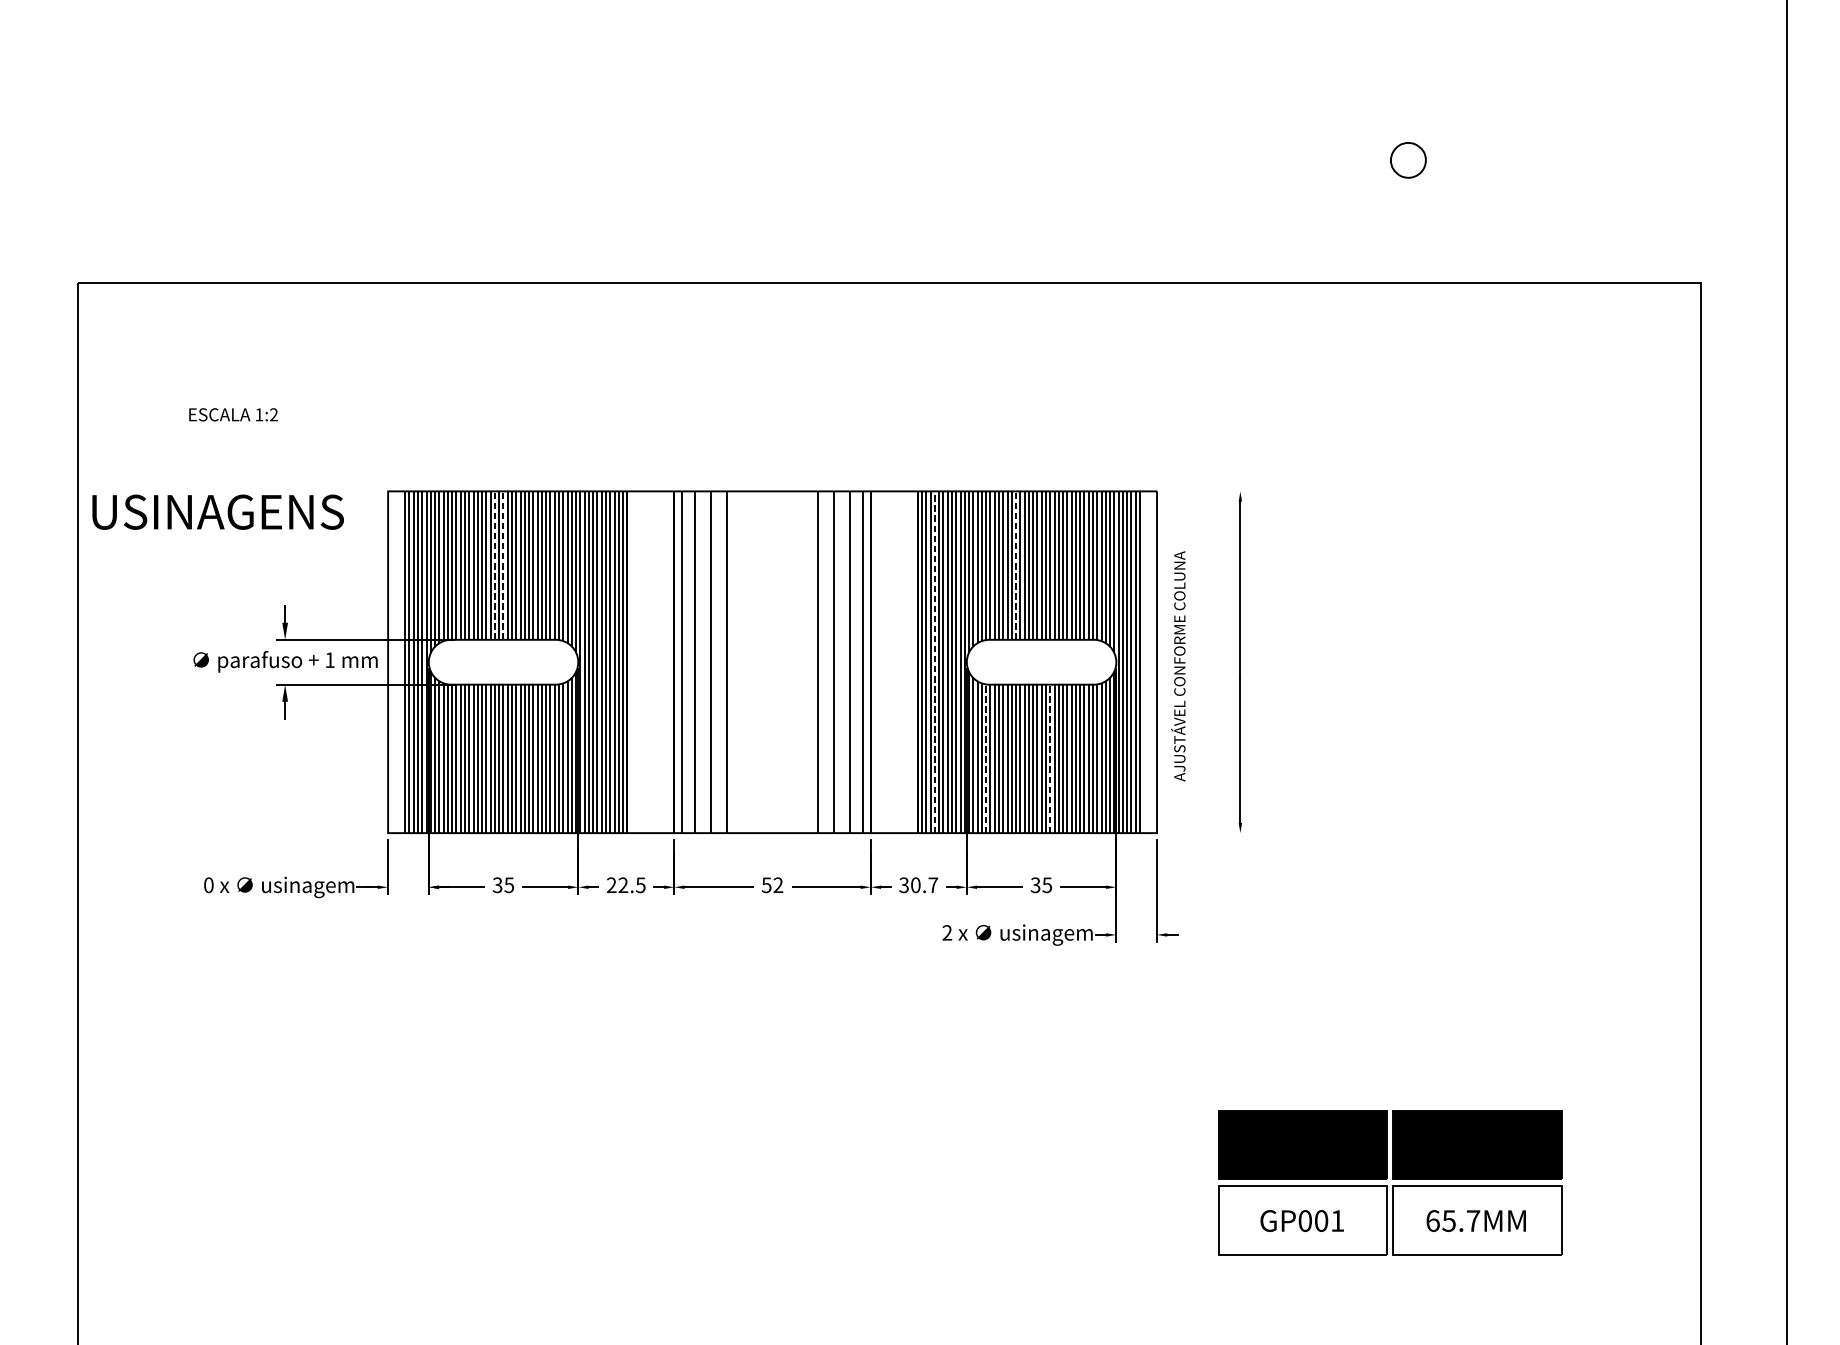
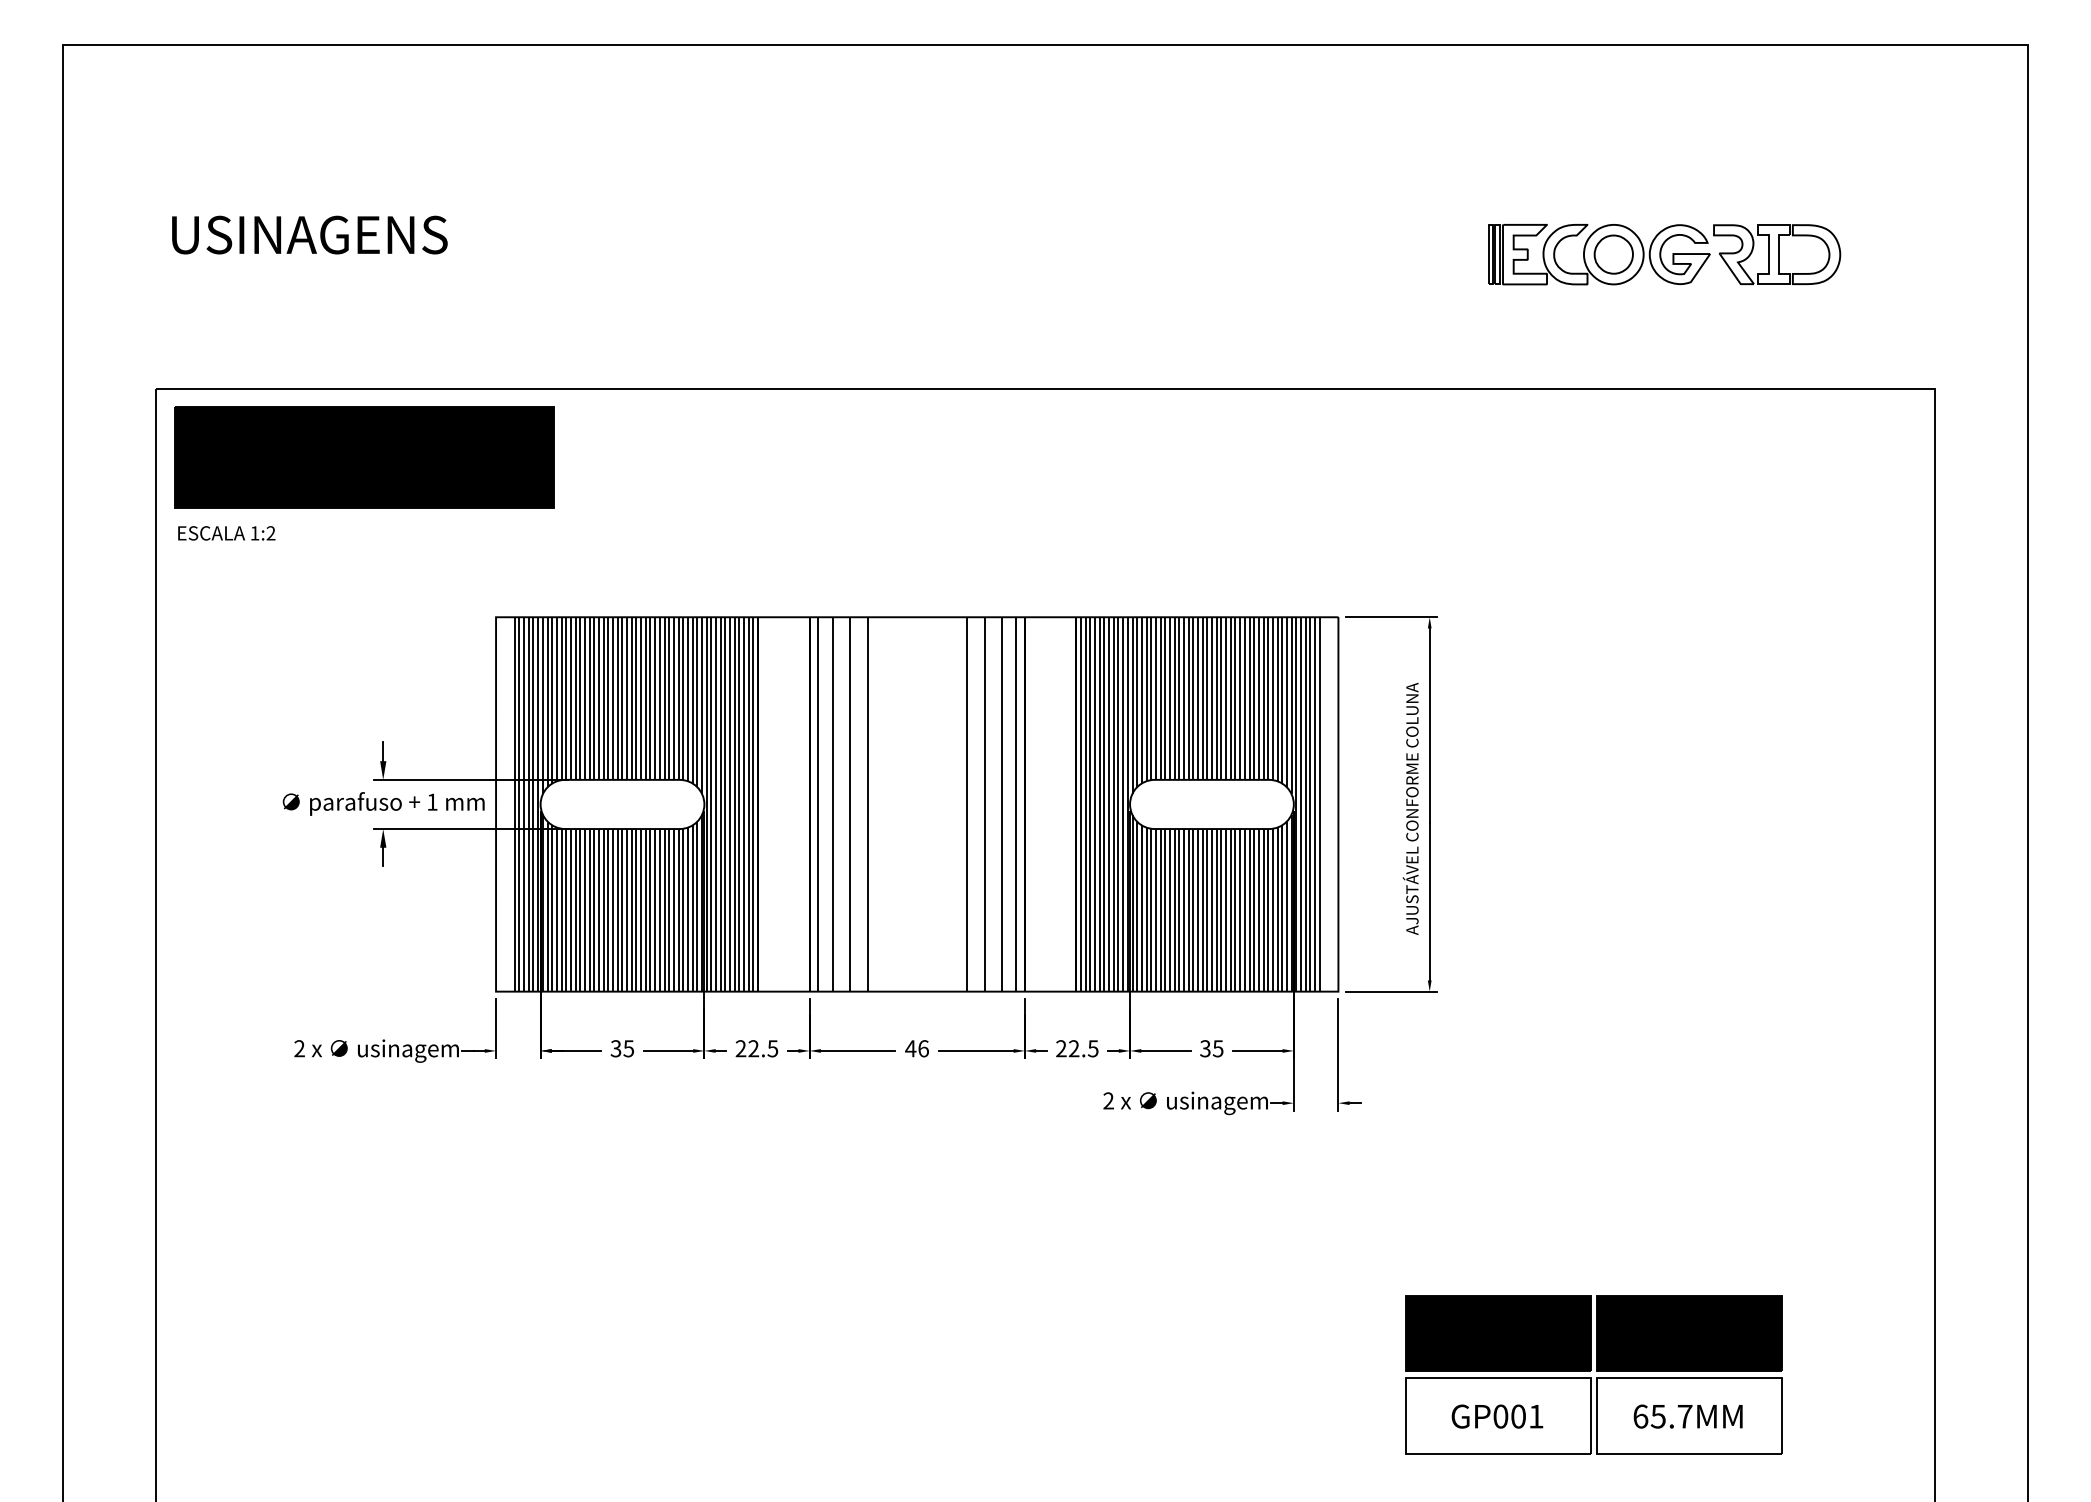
part: (1454, 160) -> (1664, 254), added
part: (268, 345) -> (364, 457), added
text: (233, 414) -> (226, 533), moved
line: (1205, 491) -> (1391, 617), added
text: (217, 511) -> (309, 234), moved
line: (495, 565) -> (613, 698), dashed -> solid
line: (503, 565) -> (622, 698), dashed -> solid
line: (1015, 565) -> (1183, 698), dashed -> solid
line: (935, 661) -> (1095, 803), dashed -> solid
text: (1178, 665) -> (1410, 808), moved
line: (986, 758) -> (1151, 909), dashed -> solid
line: (1050, 758) -> (1221, 909), dashed -> solid
line: (1205, 832) -> (1391, 991), added
text: (208, 885) -> (299, 1048), 0 -> 2
text: (771, 885) -> (916, 1048), 52 -> 46
text: (918, 885) -> (1077, 1048), 30.7 -> 22.5

